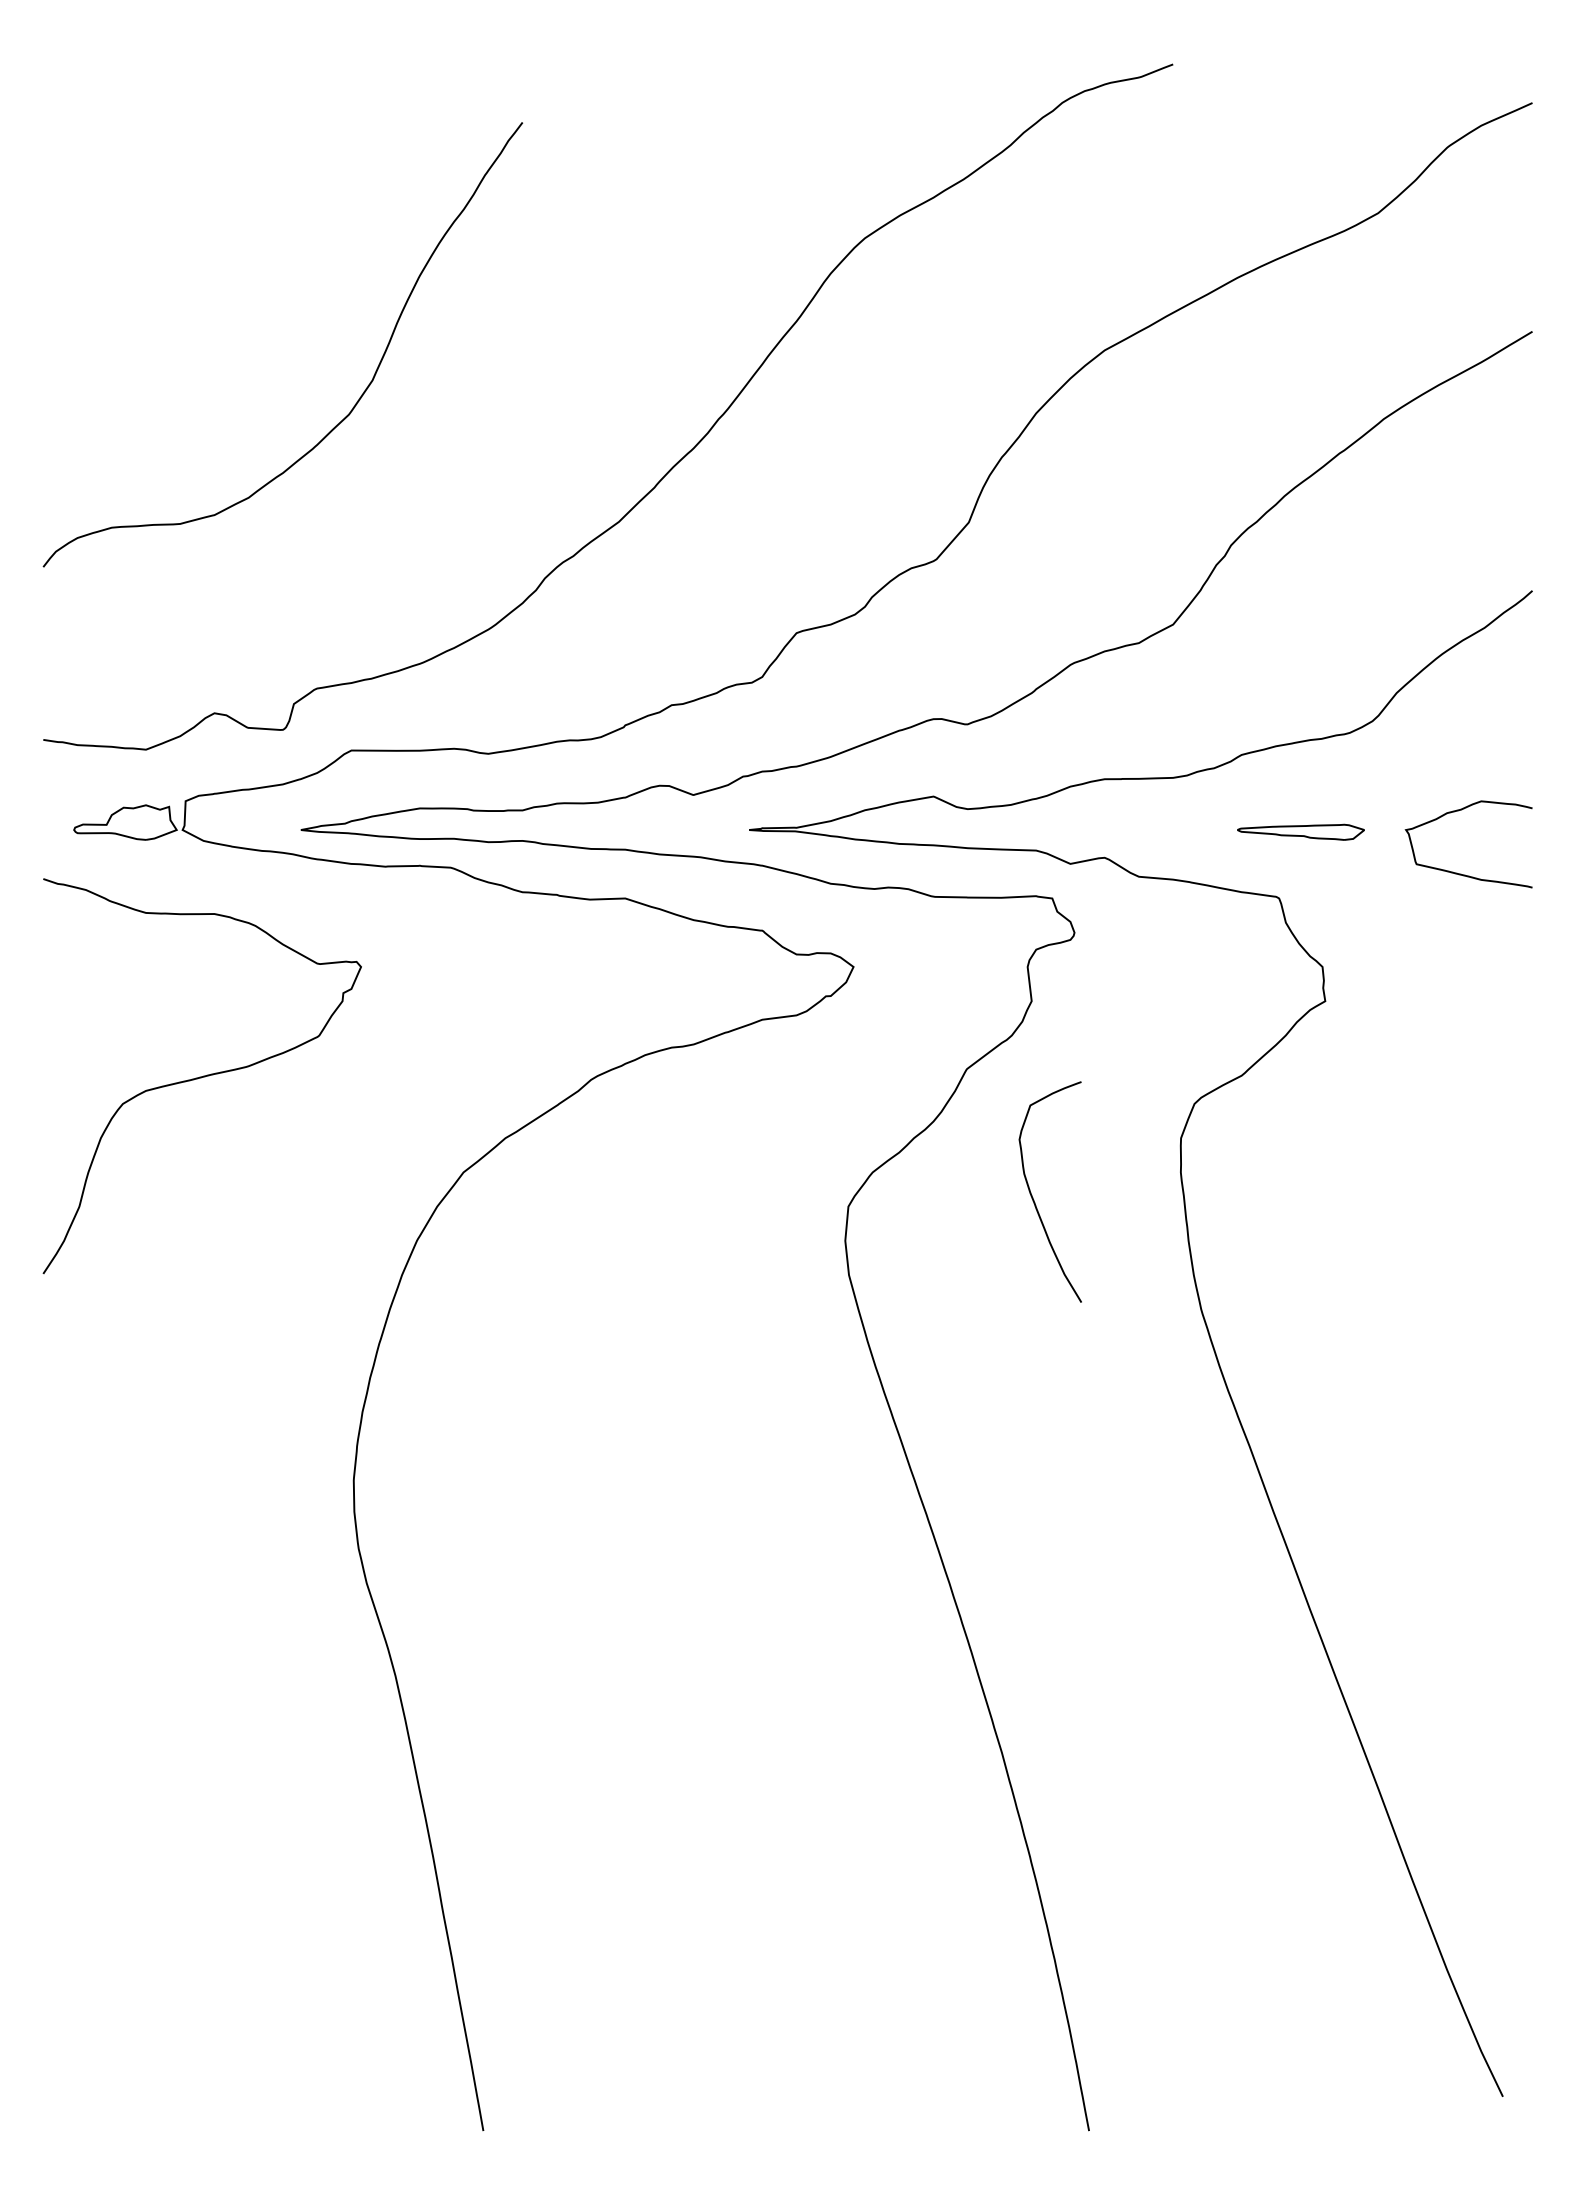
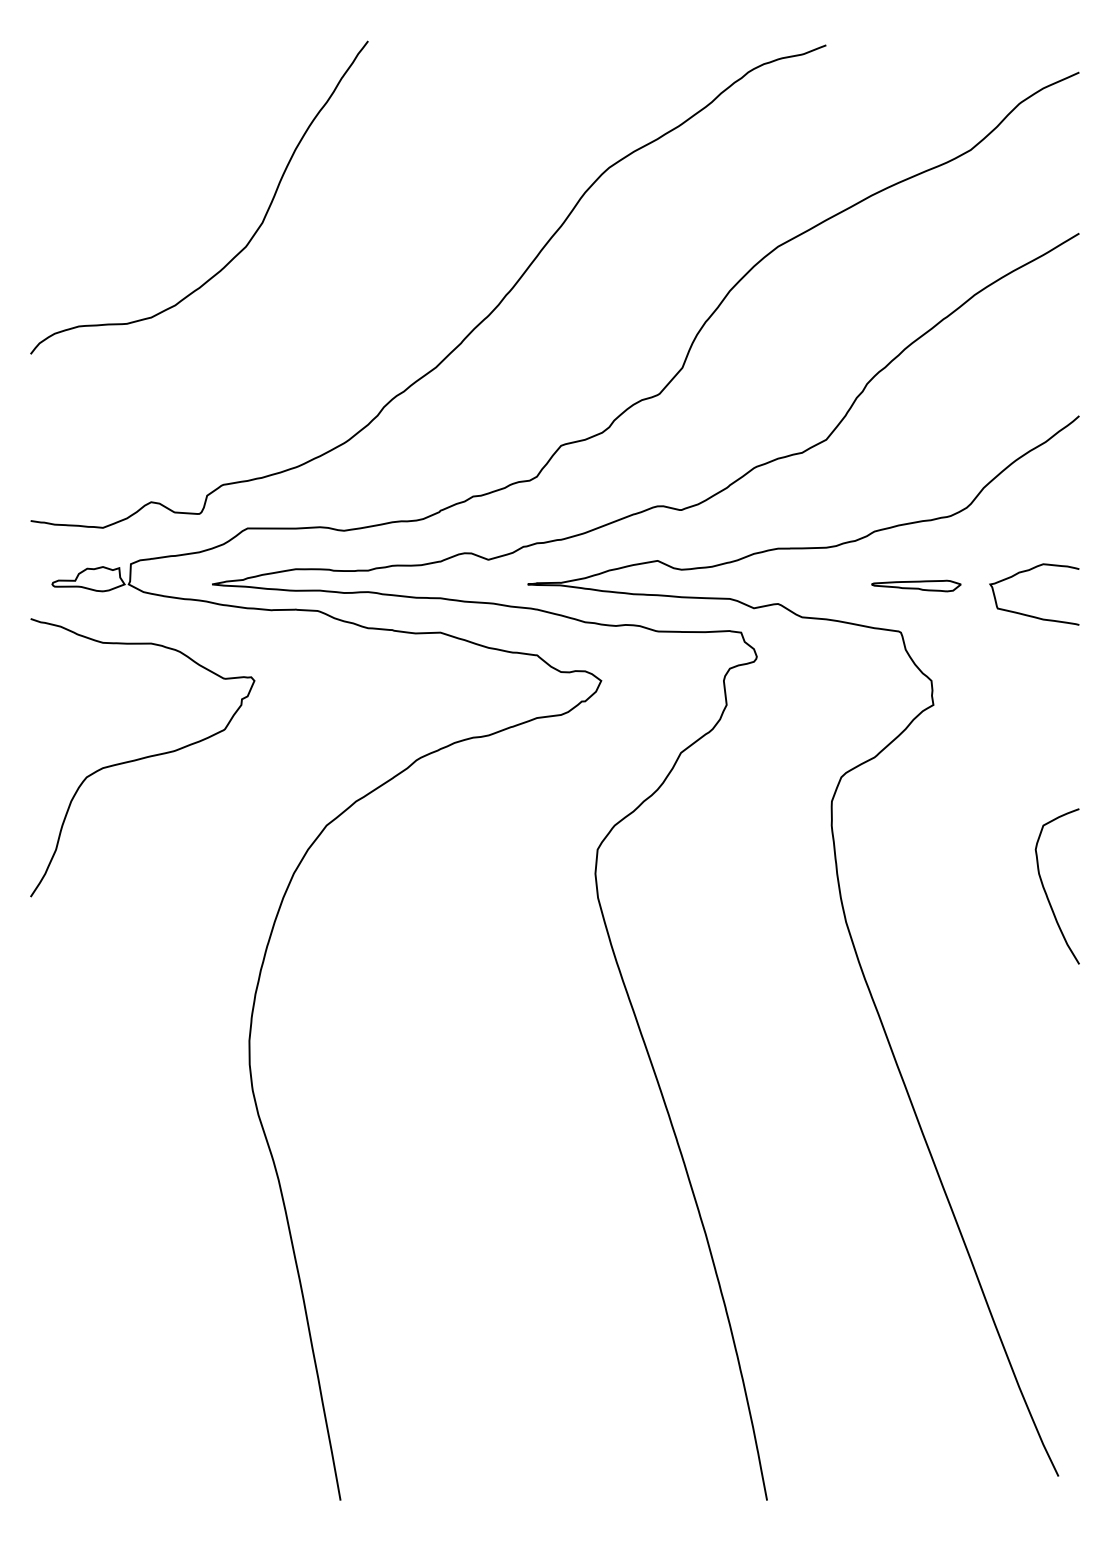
curve: (359, 397) -> (253, 234), moved
curve: (1033, 1197) -> (1045, 890), moved

